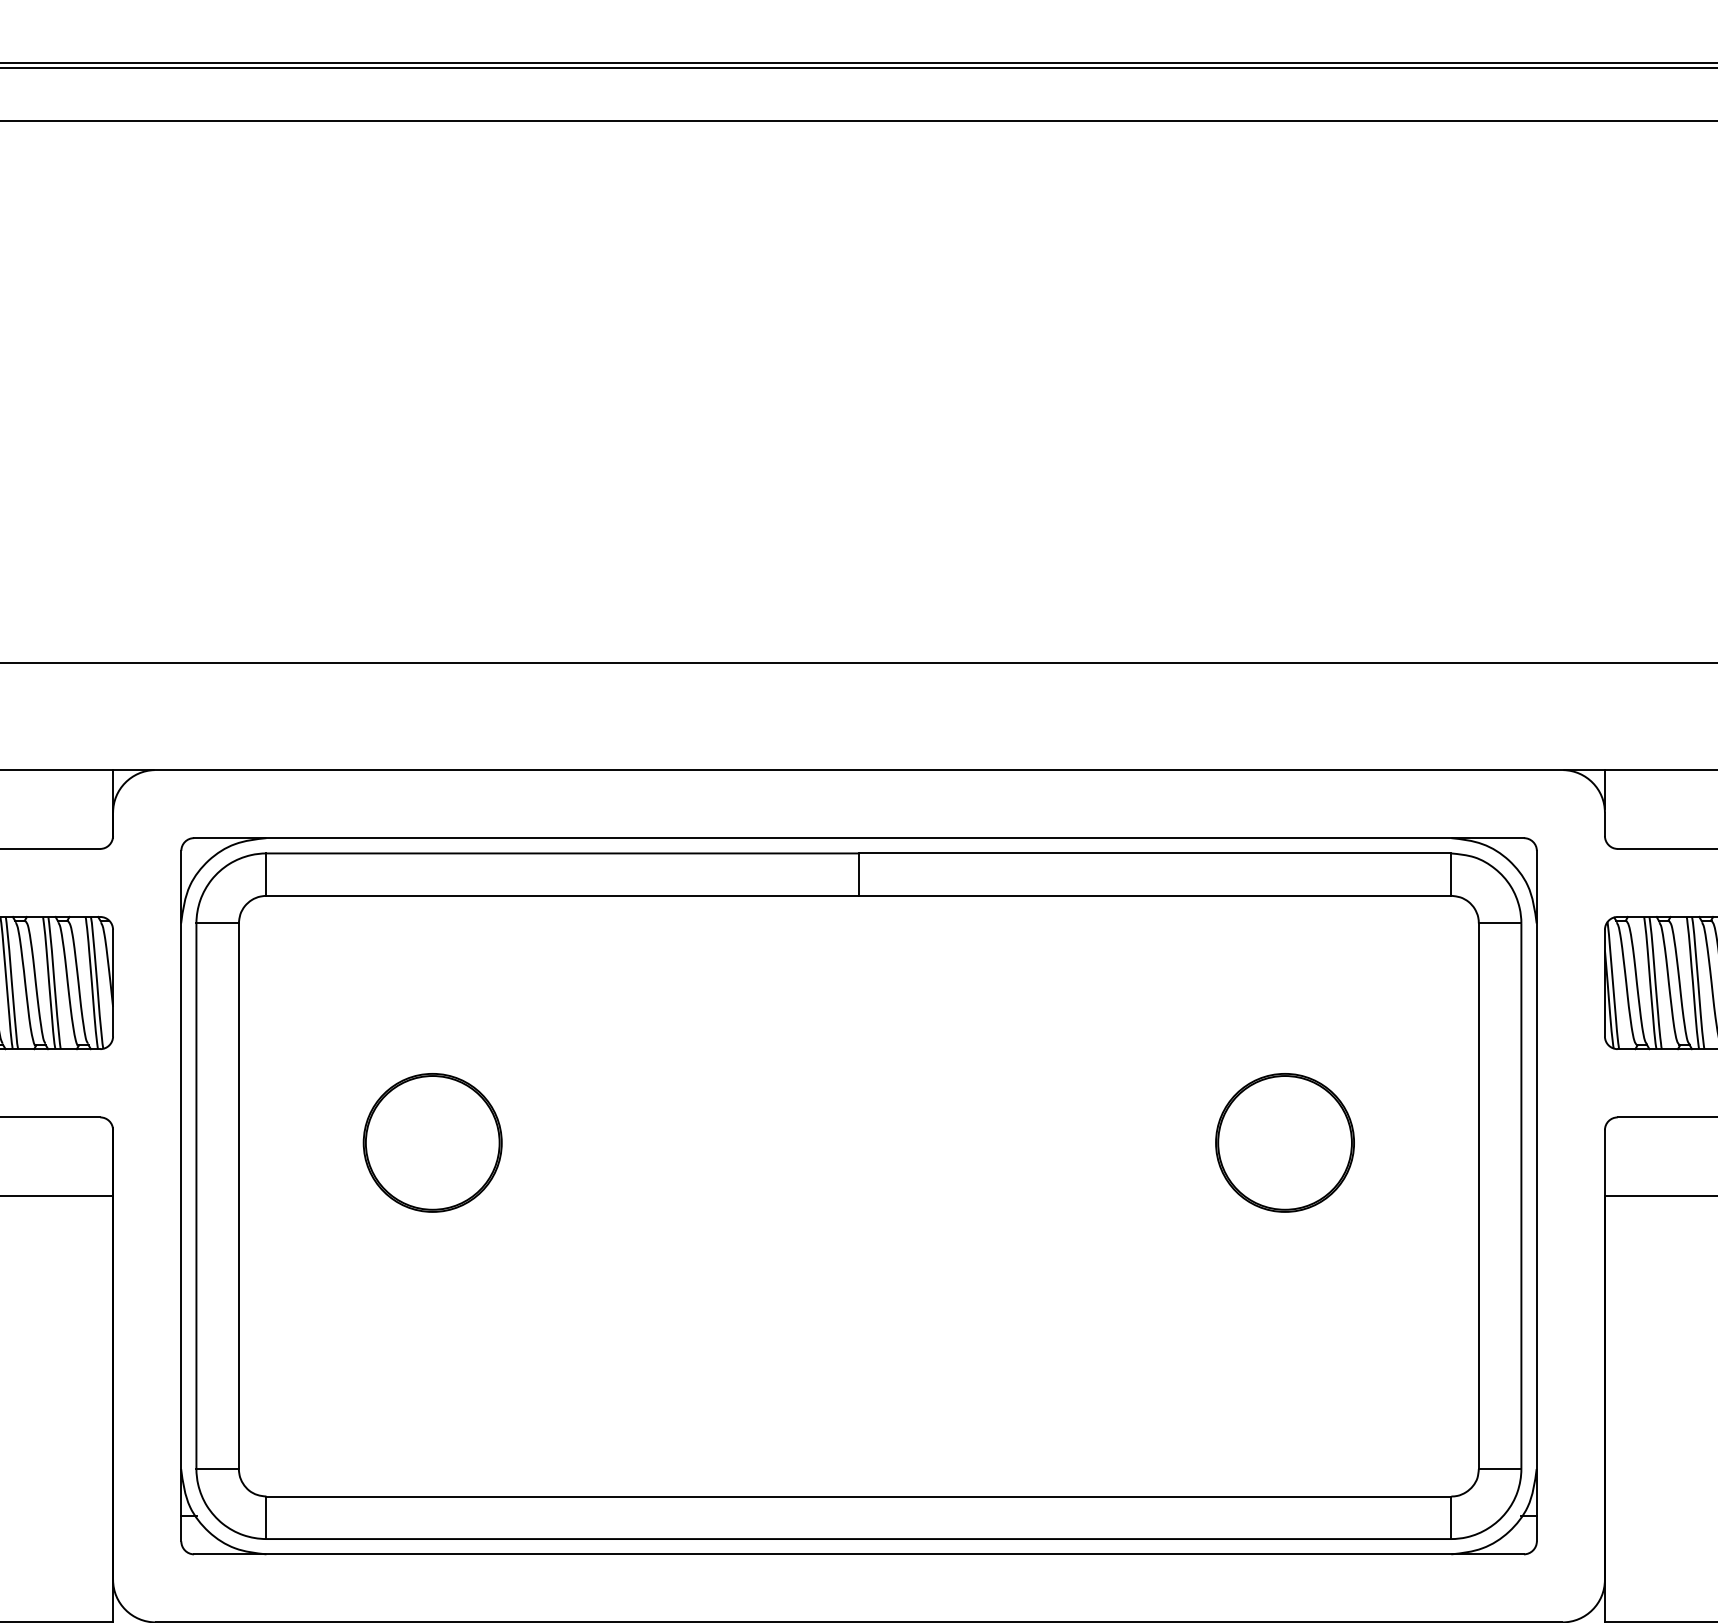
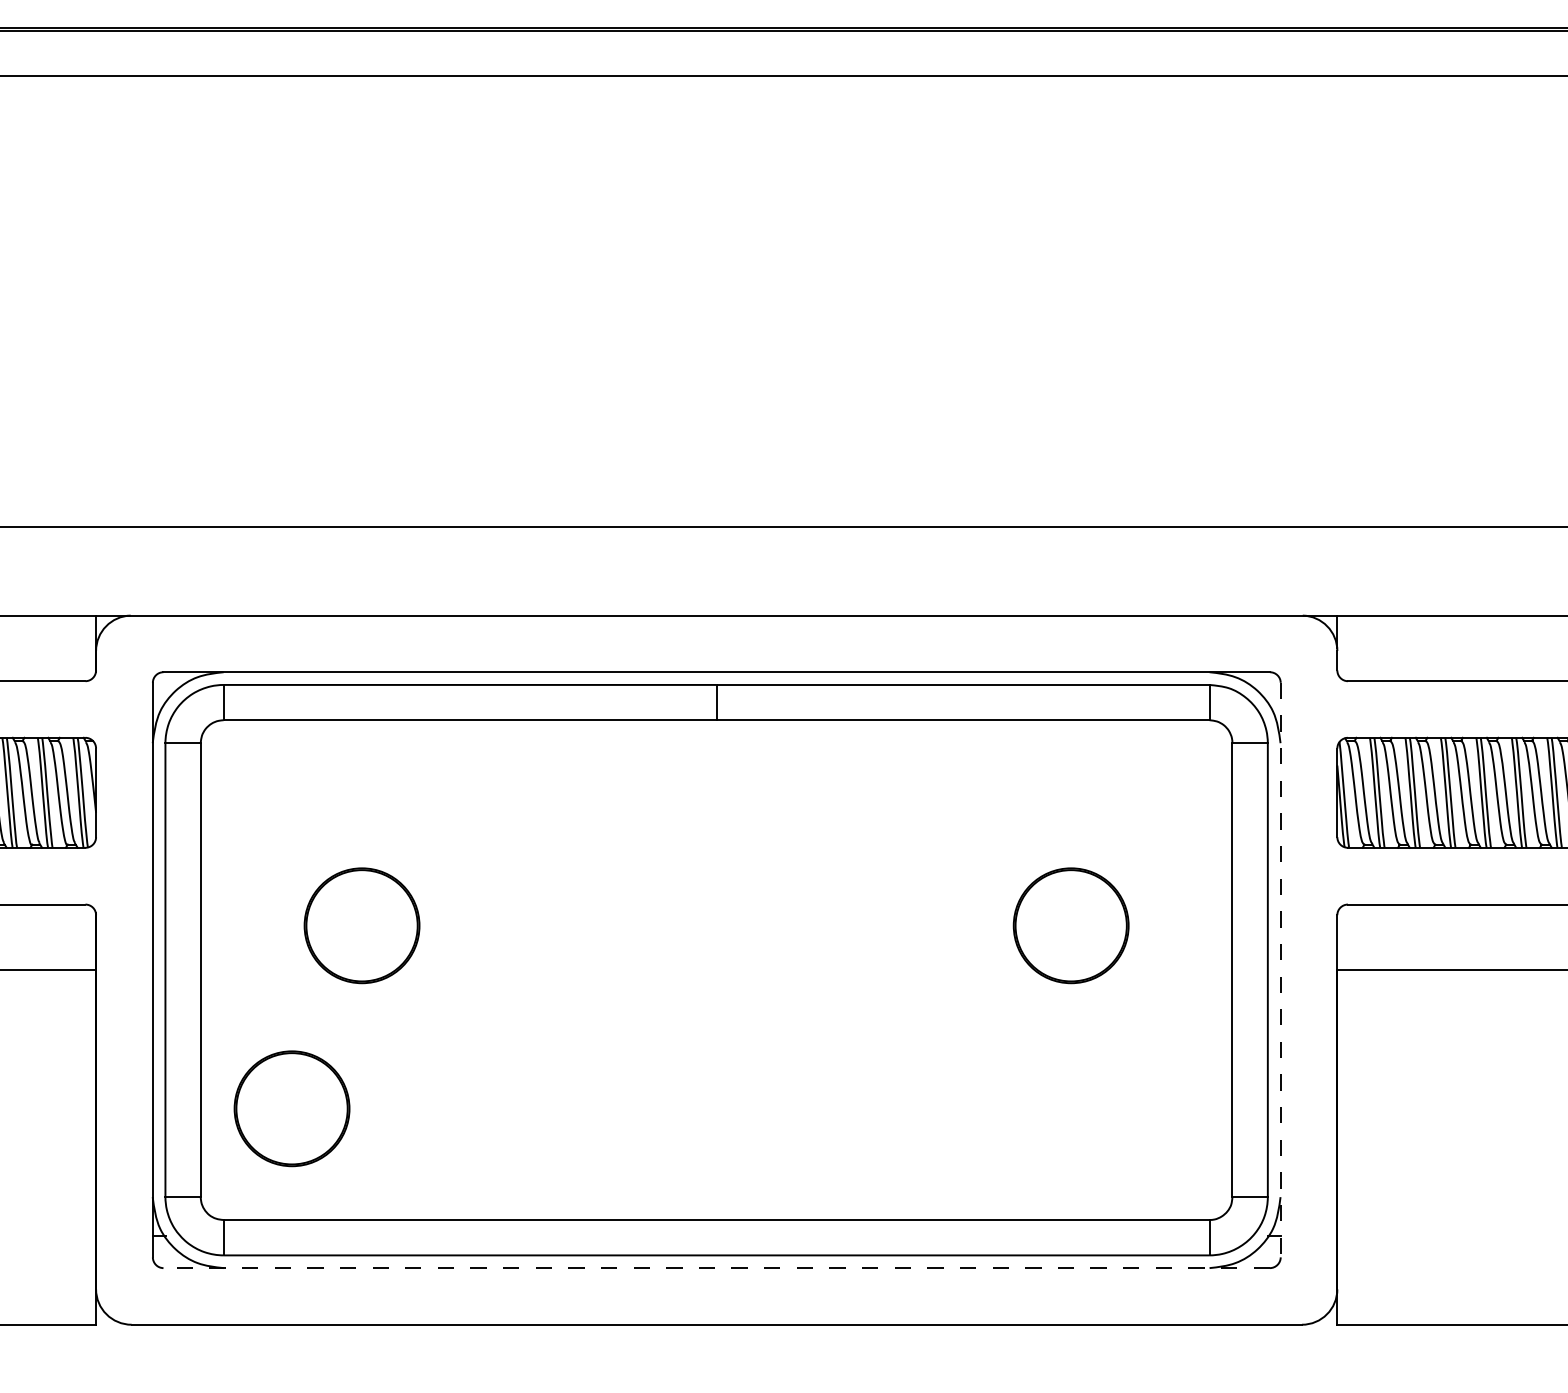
line: (1536, 1196) -> (1280, 970), solid -> dashed
part: (347, 1362) -> (291, 1108), added
line: (858, 1554) -> (716, 1268), solid -> dashed

